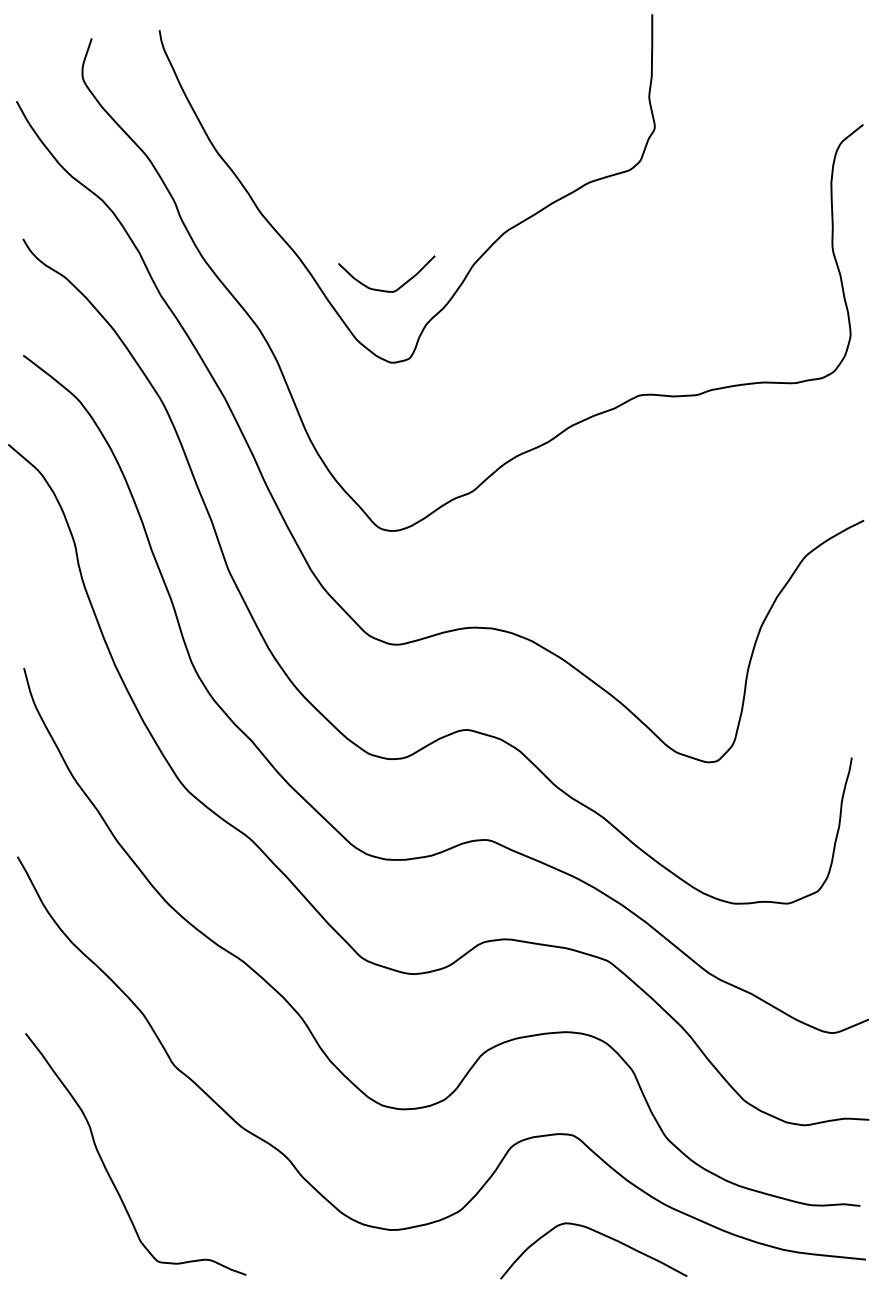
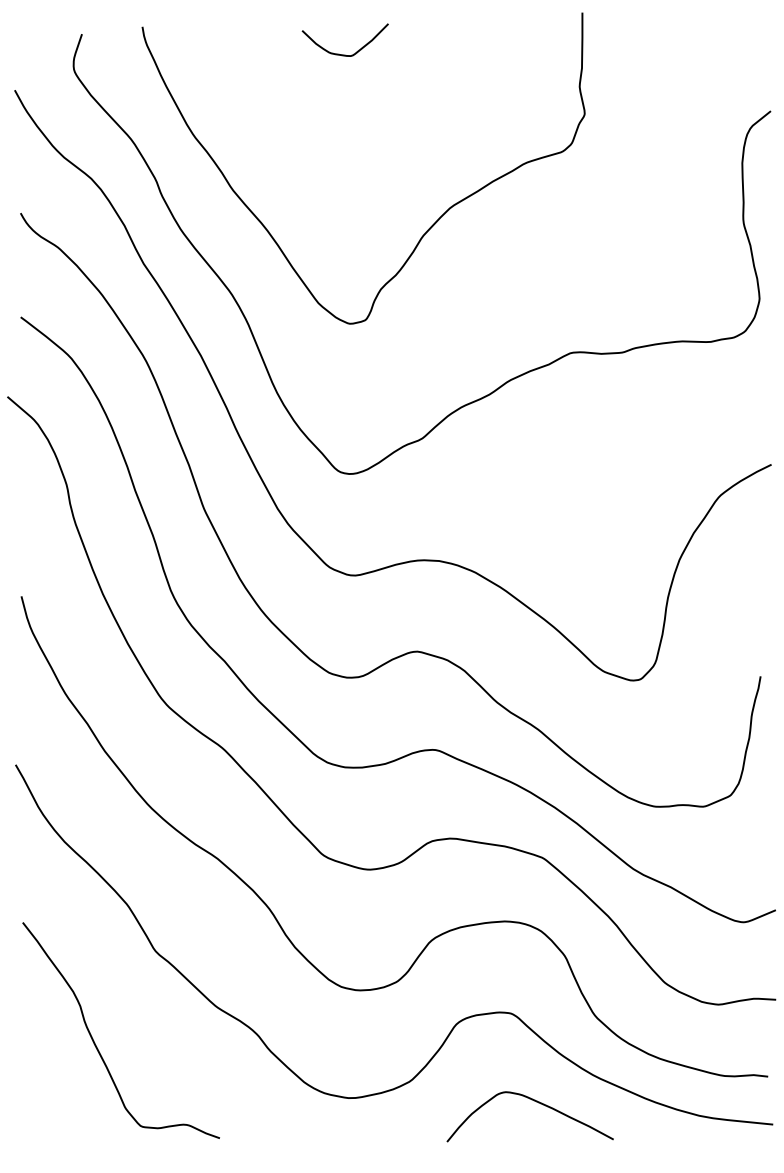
curve: (381, 289) -> (340, 53), moved

